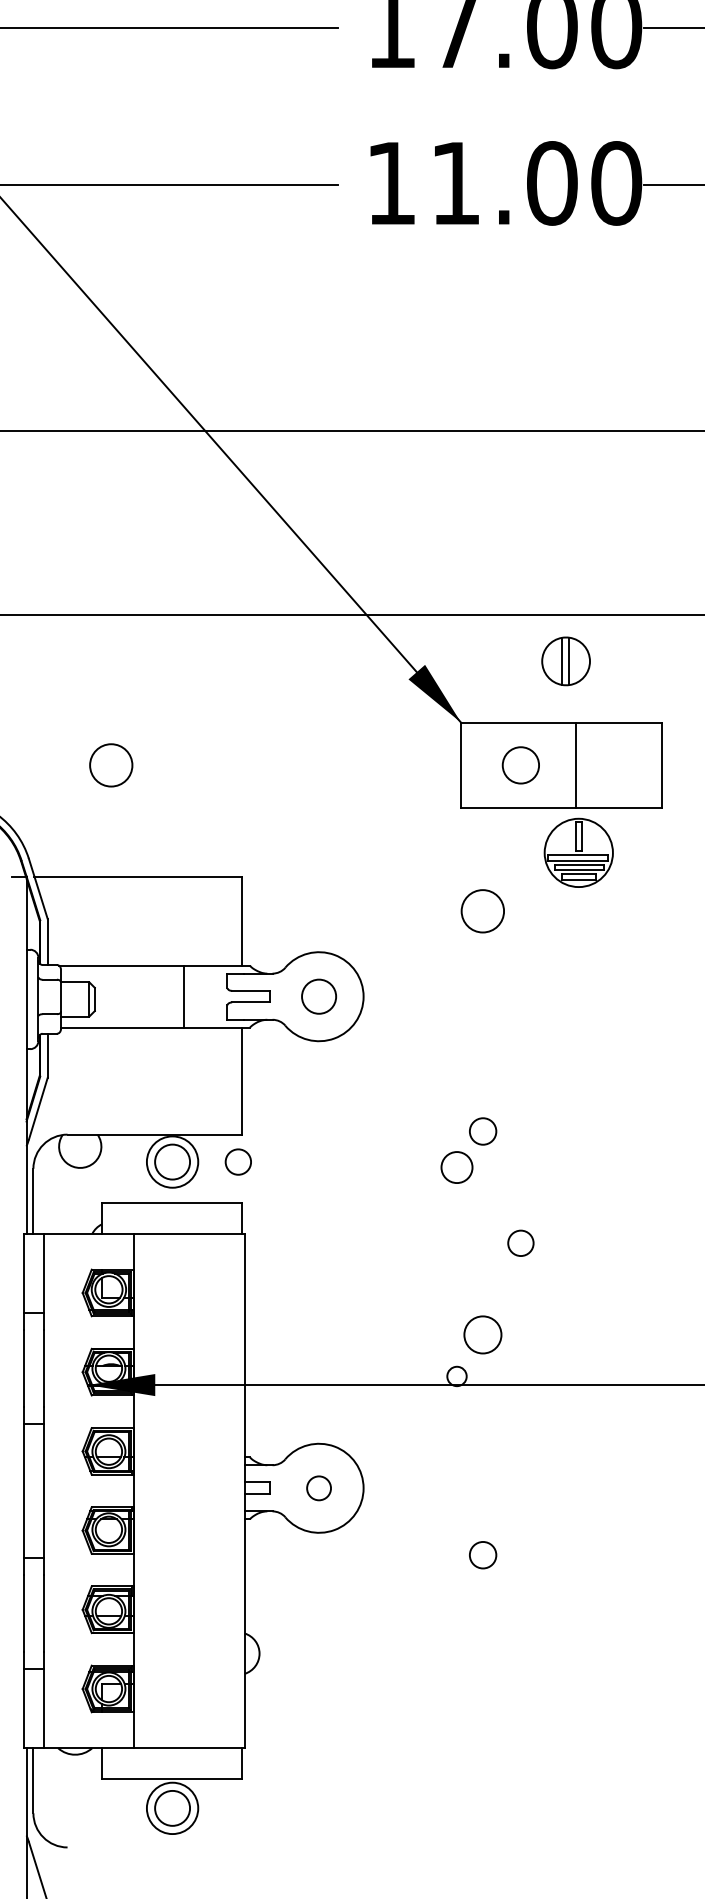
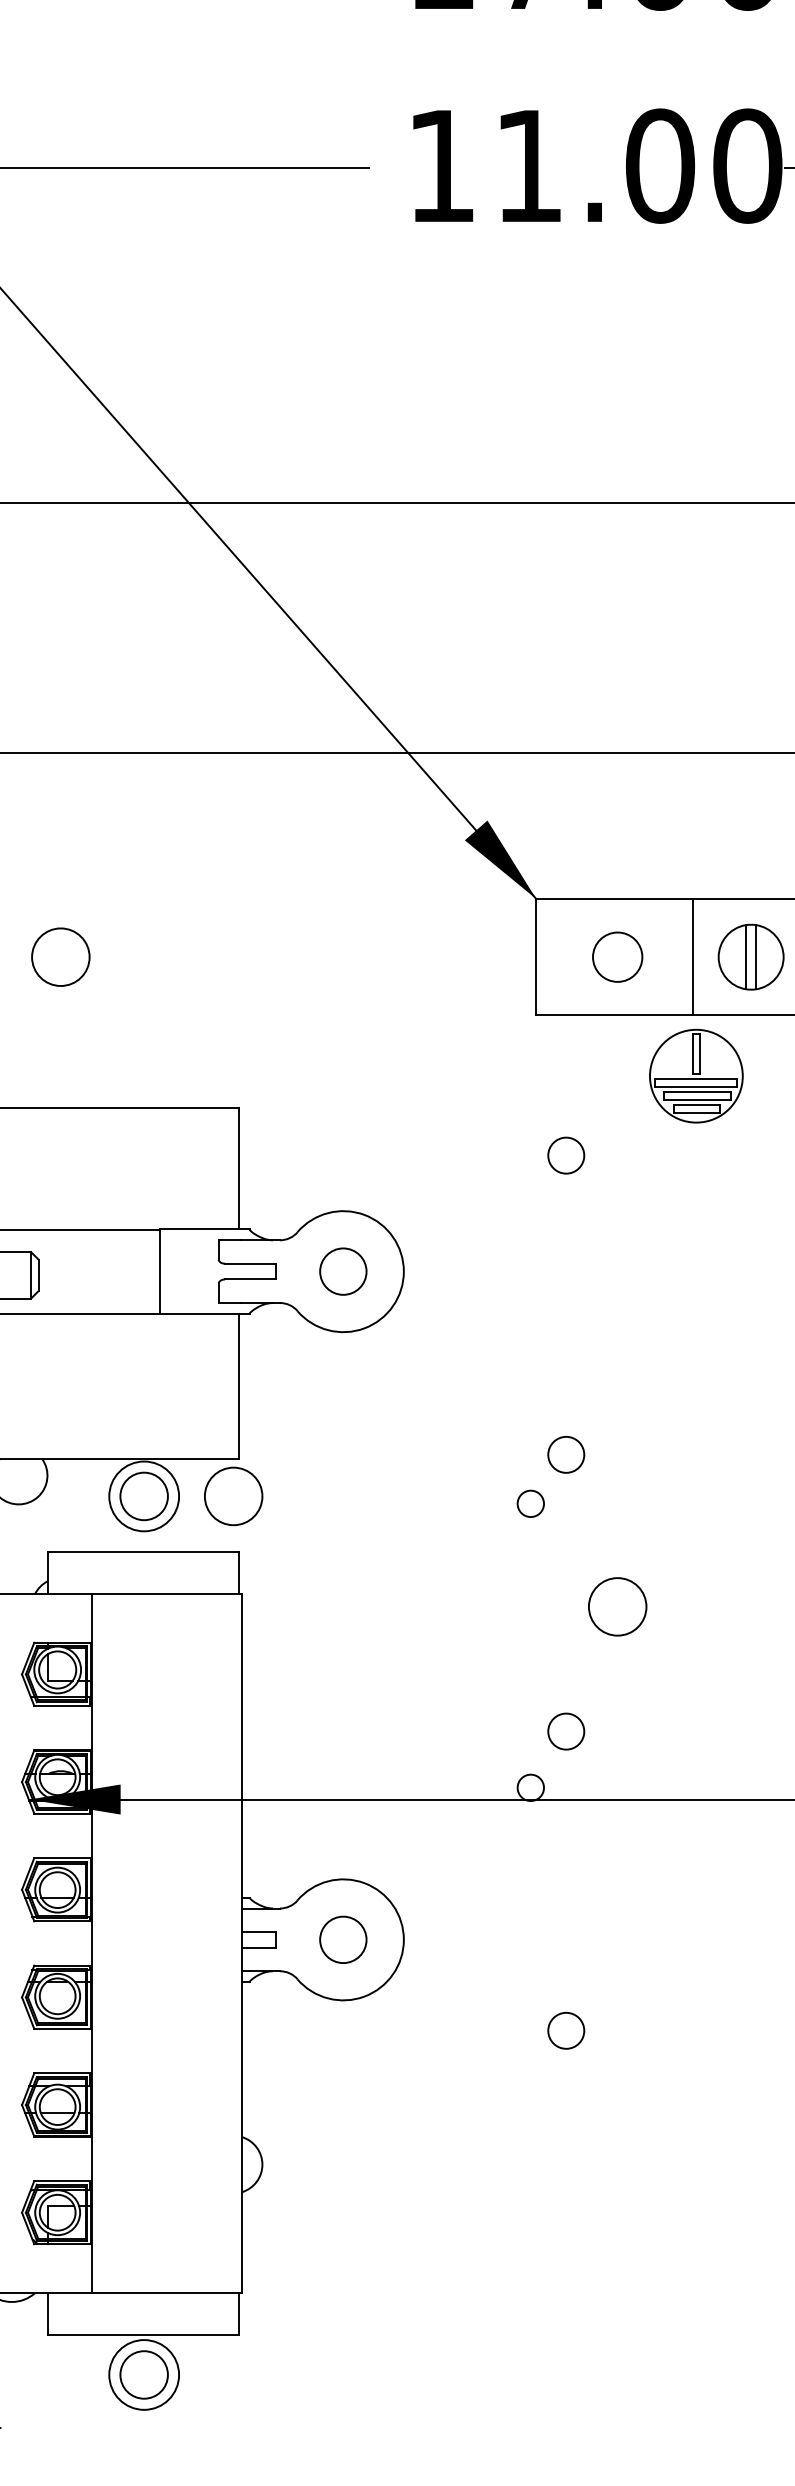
part: (565, 661) -> (750, 957), moved
circle: (483, 911) -> (566, 1155), size x0.62
circle: (238, 1161) -> (233, 1495), size x1.67
circle: (456, 1167) -> (530, 1503), size x0.62
circle: (520, 1243) -> (617, 1607), size x1.67
circle: (483, 1335) -> (566, 1732), size x0.71
circle: (318, 1488) -> (342, 1940), size x1.43

